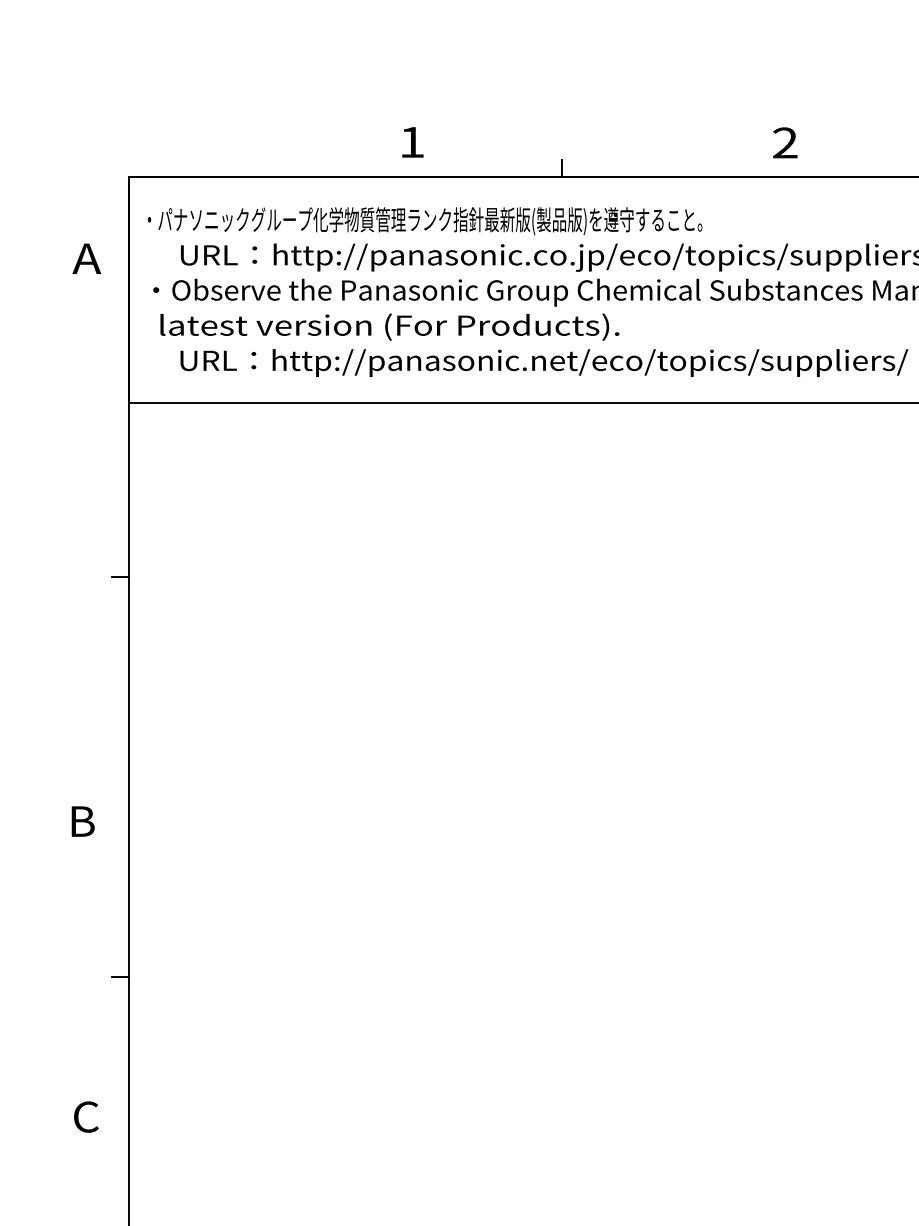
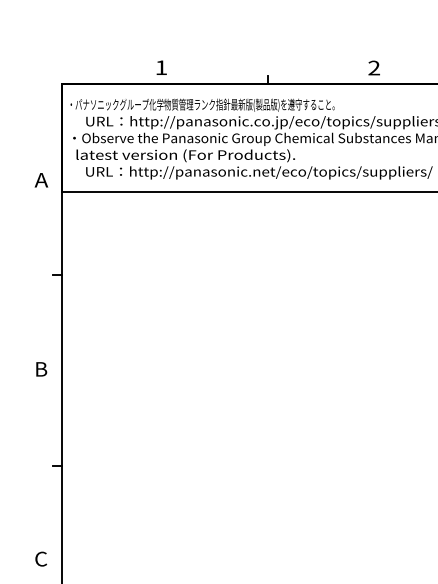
text: (412, 141) -> (161, 67), moved
text: (86, 259) -> (41, 180), moved
text: (82, 821) -> (41, 369), moved
text: (84, 1115) -> (40, 558), moved

